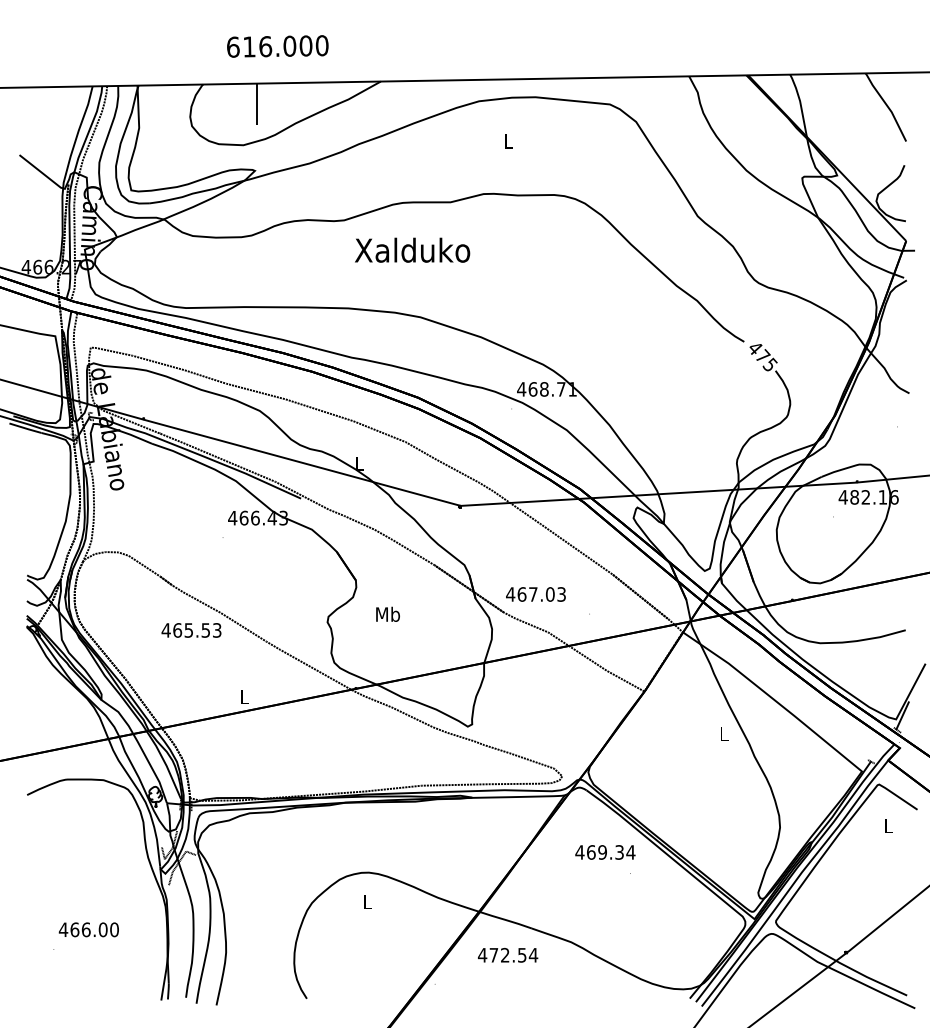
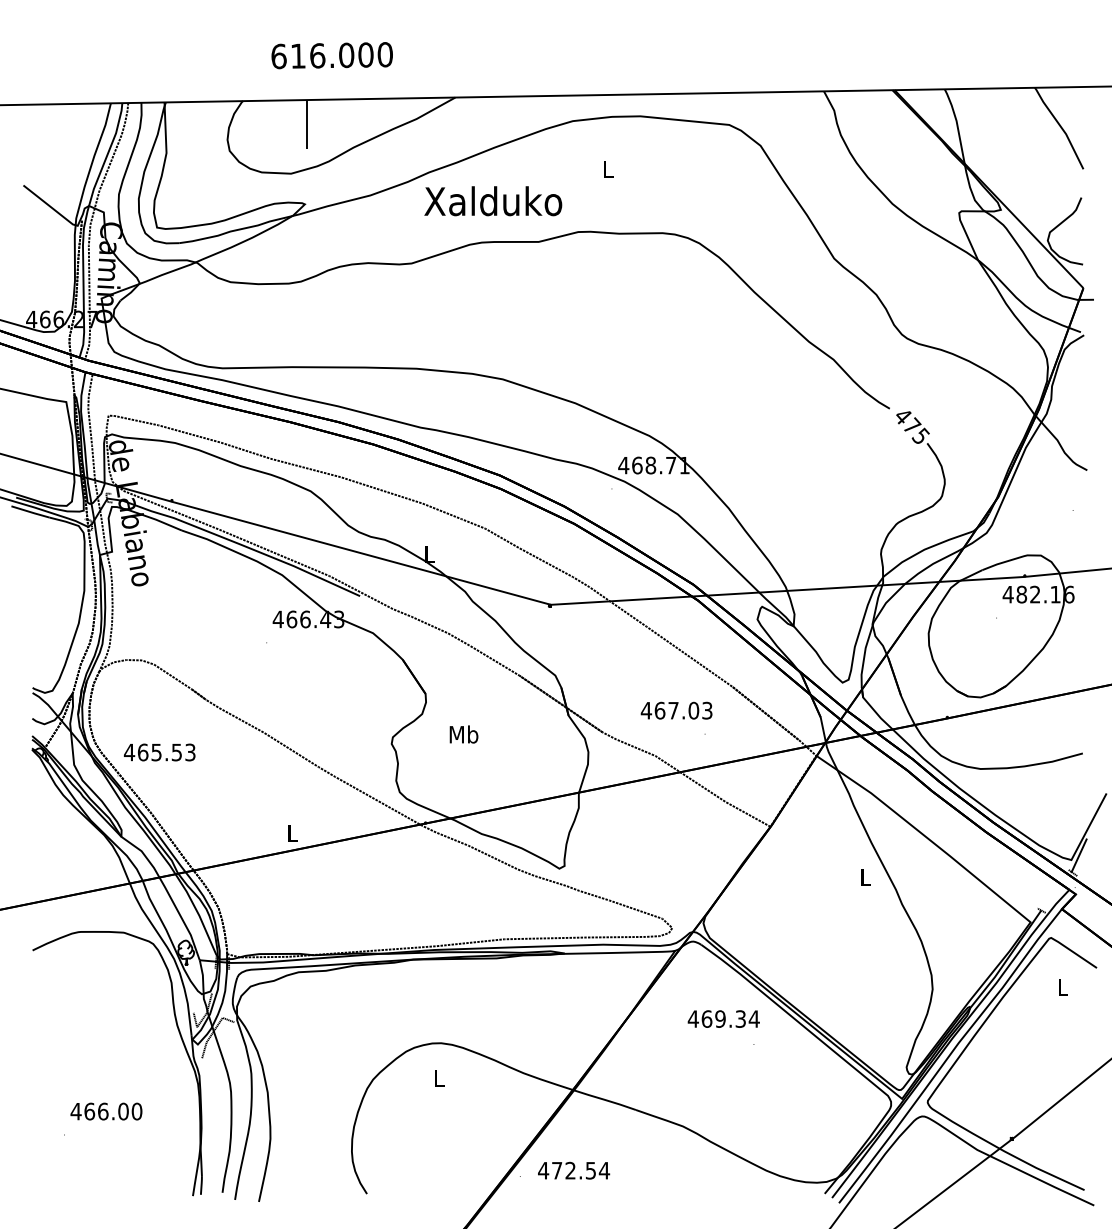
text: (412, 249) -> (493, 200), moved
text: (535, 594) -> (676, 710), moved
text: (191, 630) -> (159, 752), moved
text: (508, 954) -> (574, 1169), moved

